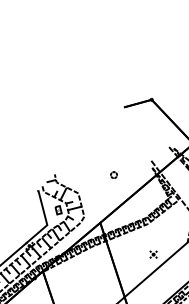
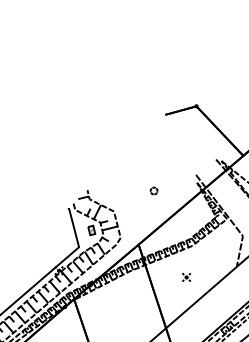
part: (153, 253) -> (186, 276), moved

